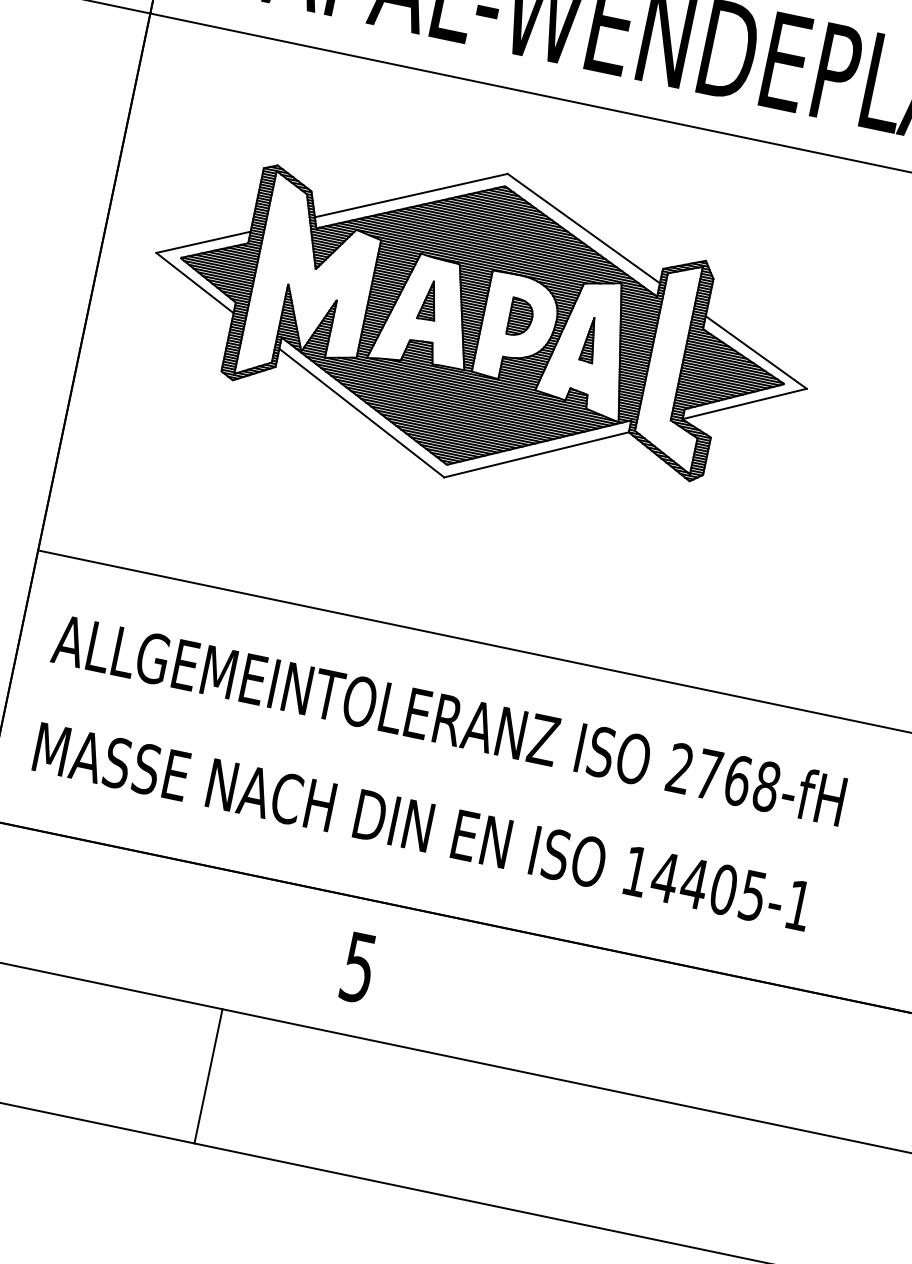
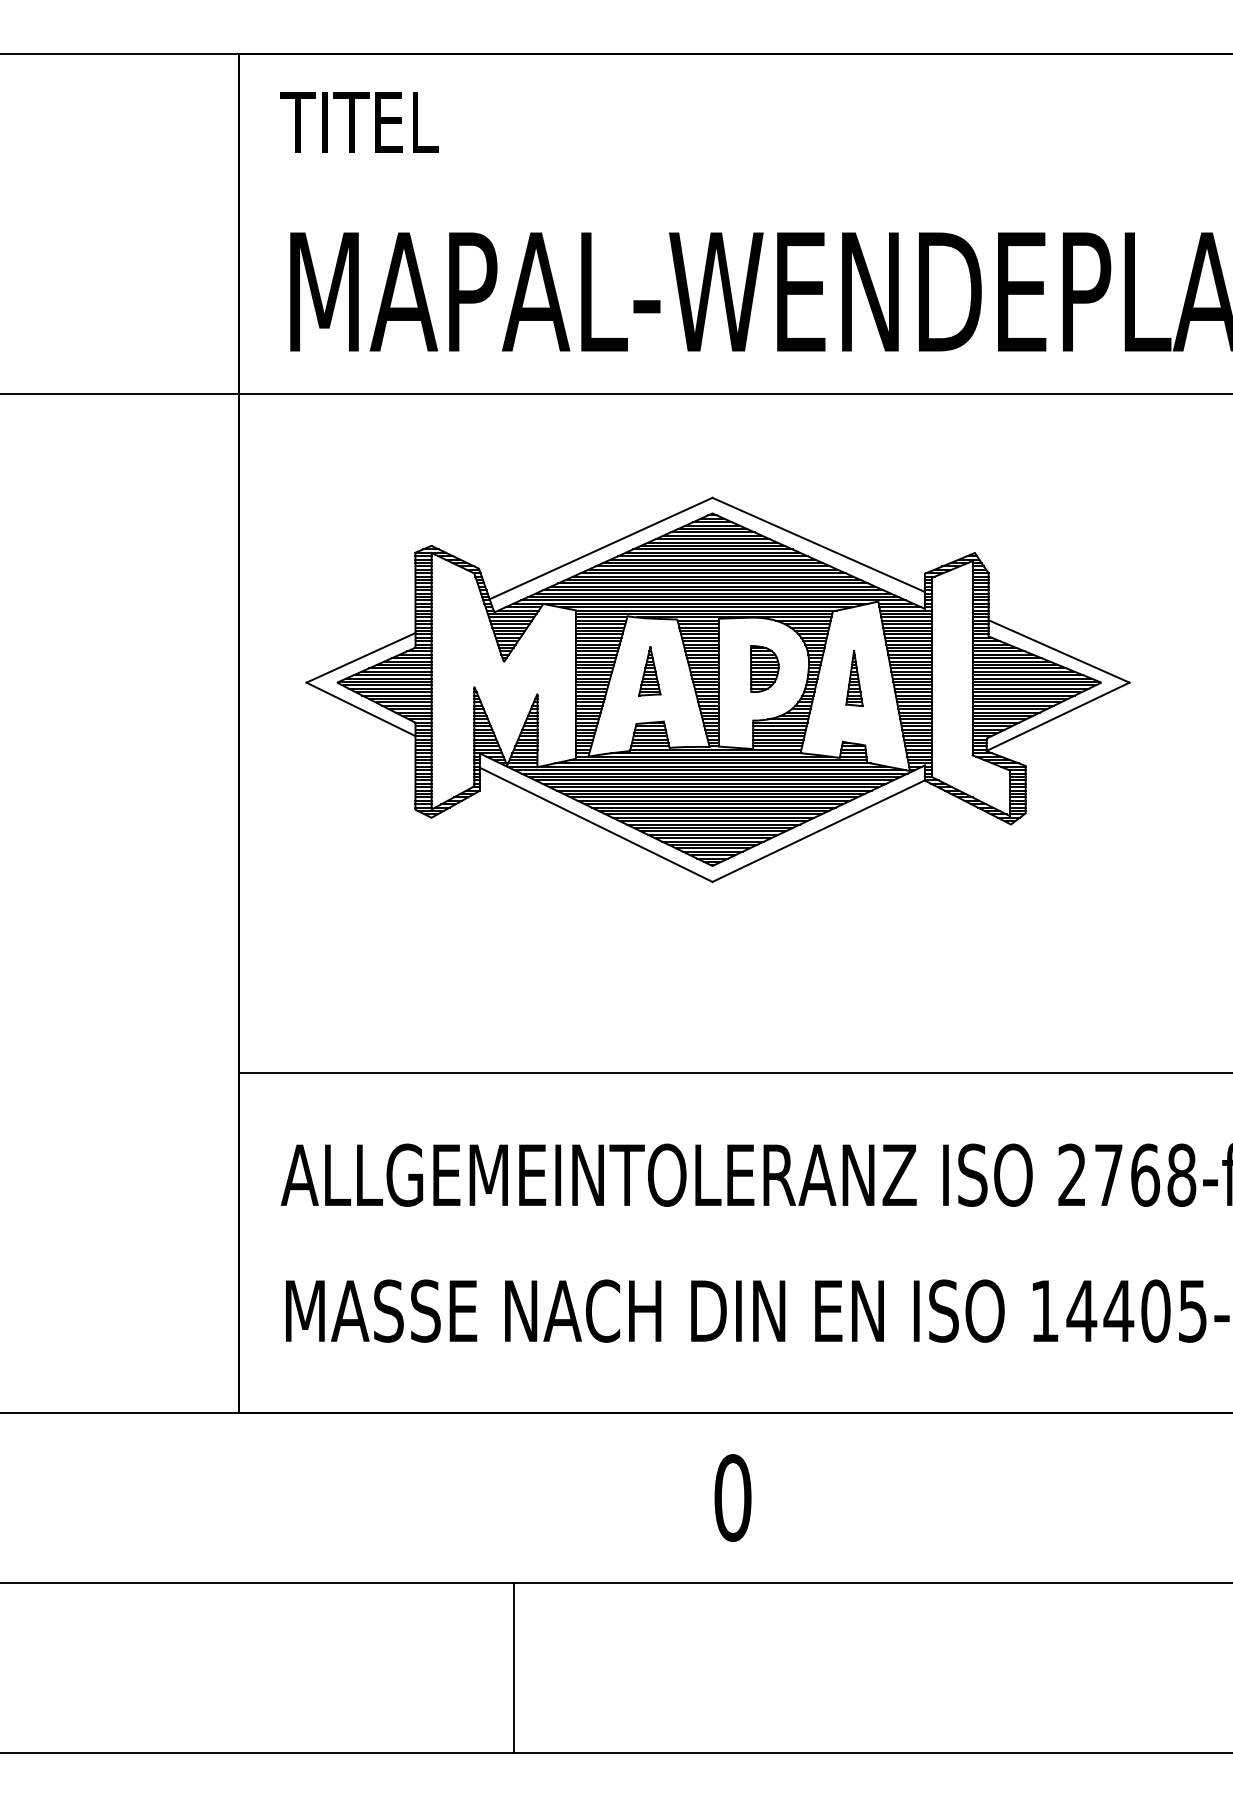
text: (358, 967) -> (732, 1498), 5 -> 0
line: (208, 1076) -> (514, 1667), moved

